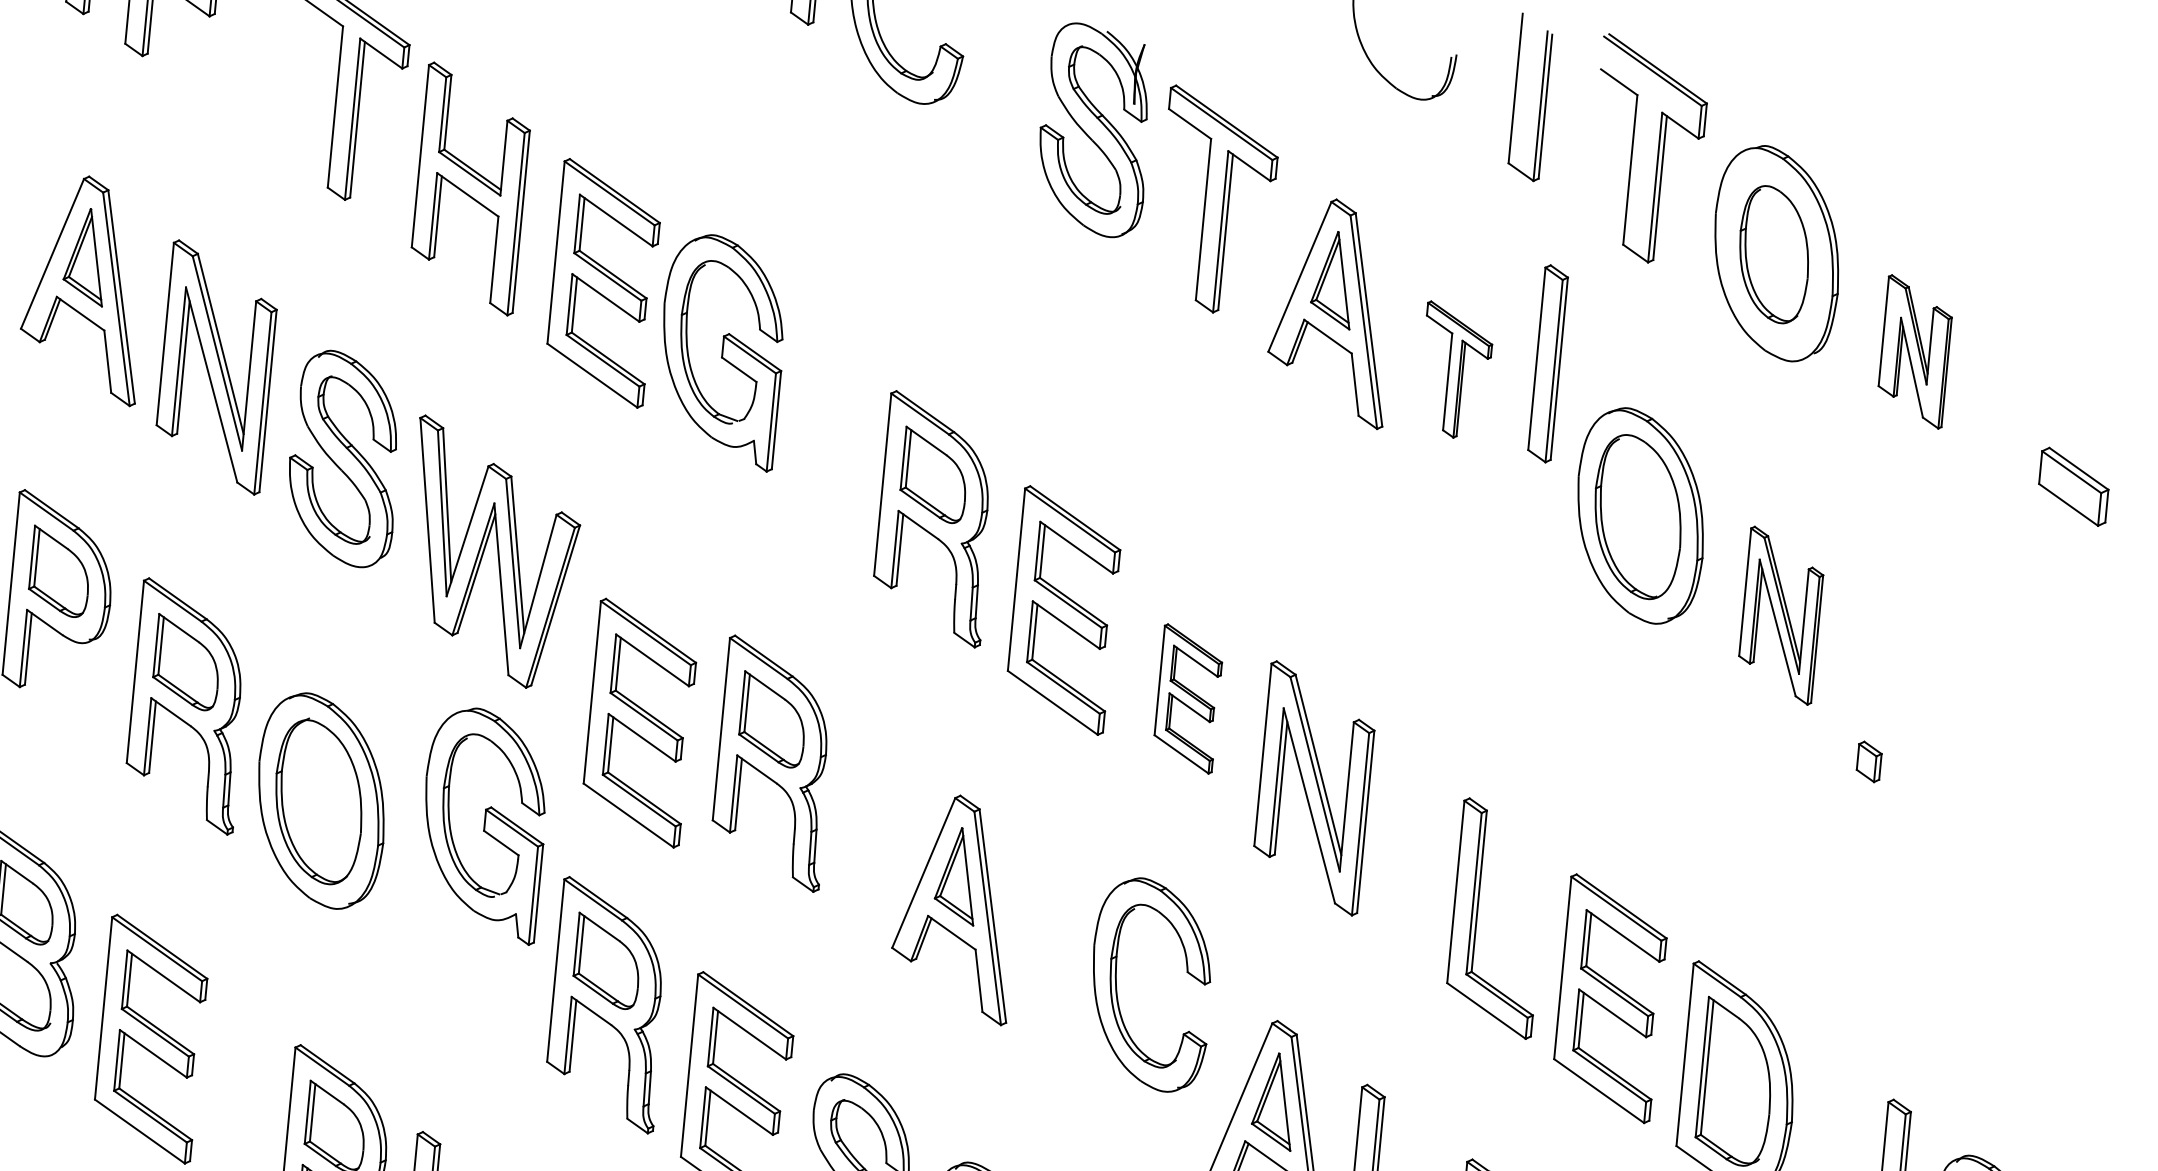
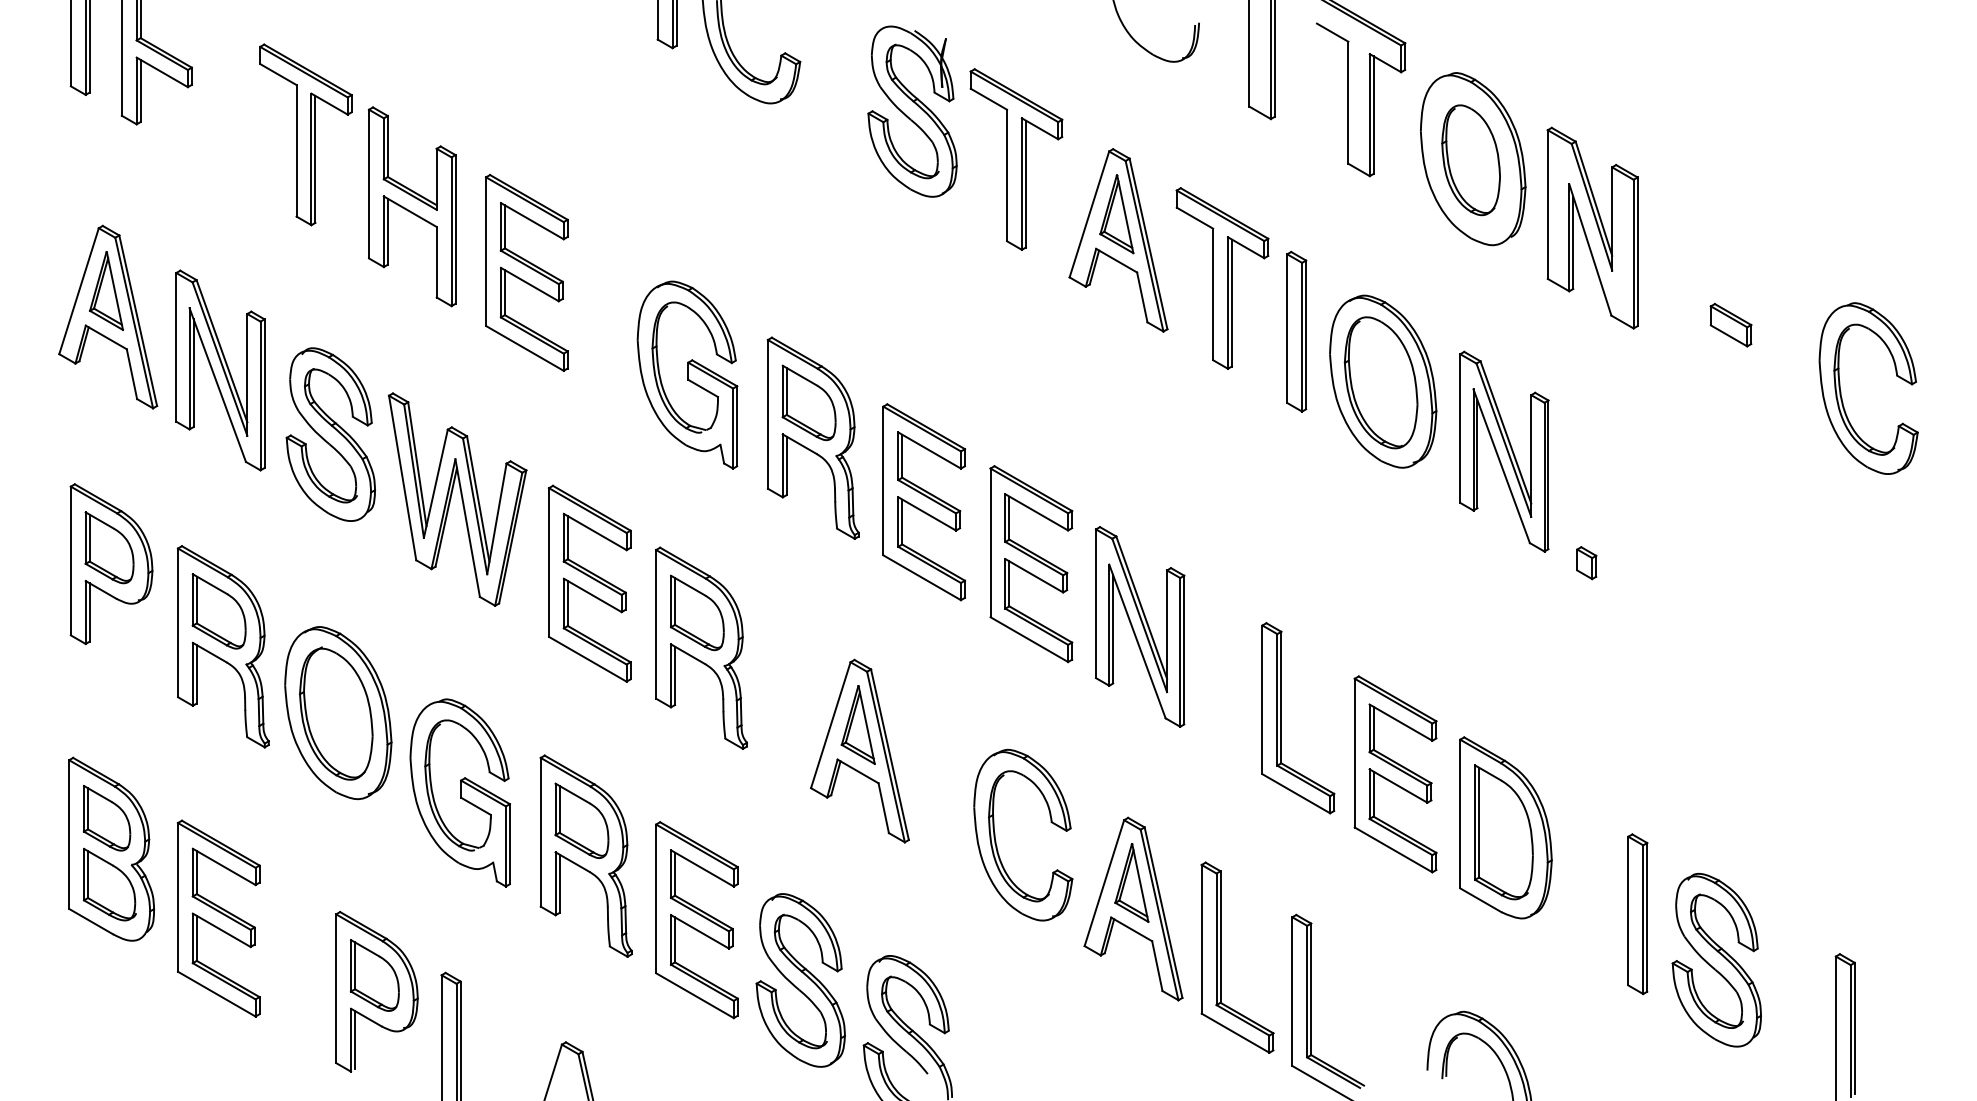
part: (721, 350) -> (687, 374), moved
part: (1915, 351) -> (1592, 227), size x1.67
part: (1547, 363) -> (1296, 331), moved
part: (1455, 370) -> (1222, 278), size x1.67
part: (2072, 487) -> (1730, 325), size x0.71
part: (1781, 615) -> (1504, 451), size x1.43
part: (1188, 699) -> (1031, 564), size x1.67
part: (639, 722) -> (589, 583), moved
part: (482, 824) -> (459, 792), moved
part: (1117, 989) -> (996, 841), moved

